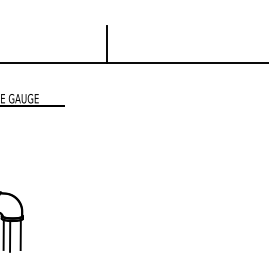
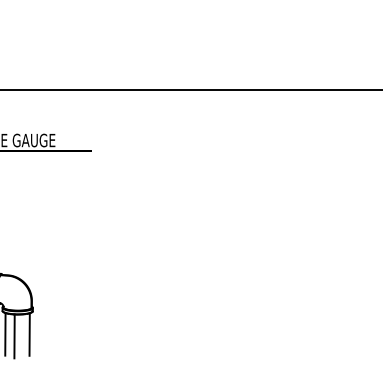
line: (106, 44) -> (151, 63), removed

